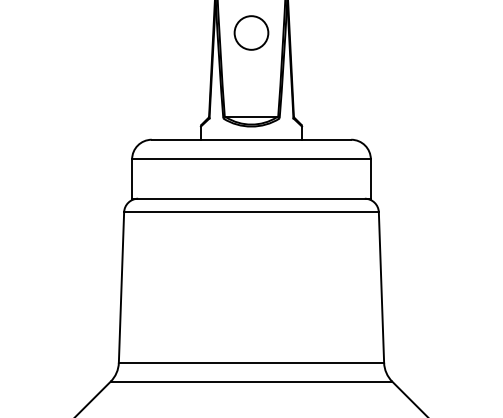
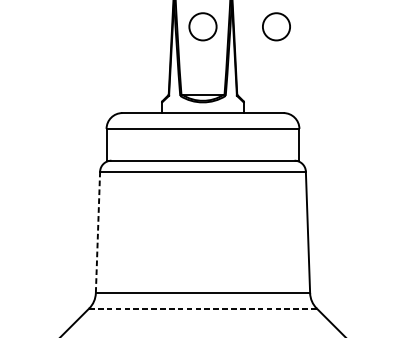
circle: (342, 32) -> (276, 26), added
line: (121, 288) -> (97, 233), solid -> dashed
line: (251, 381) -> (203, 308), solid -> dashed

